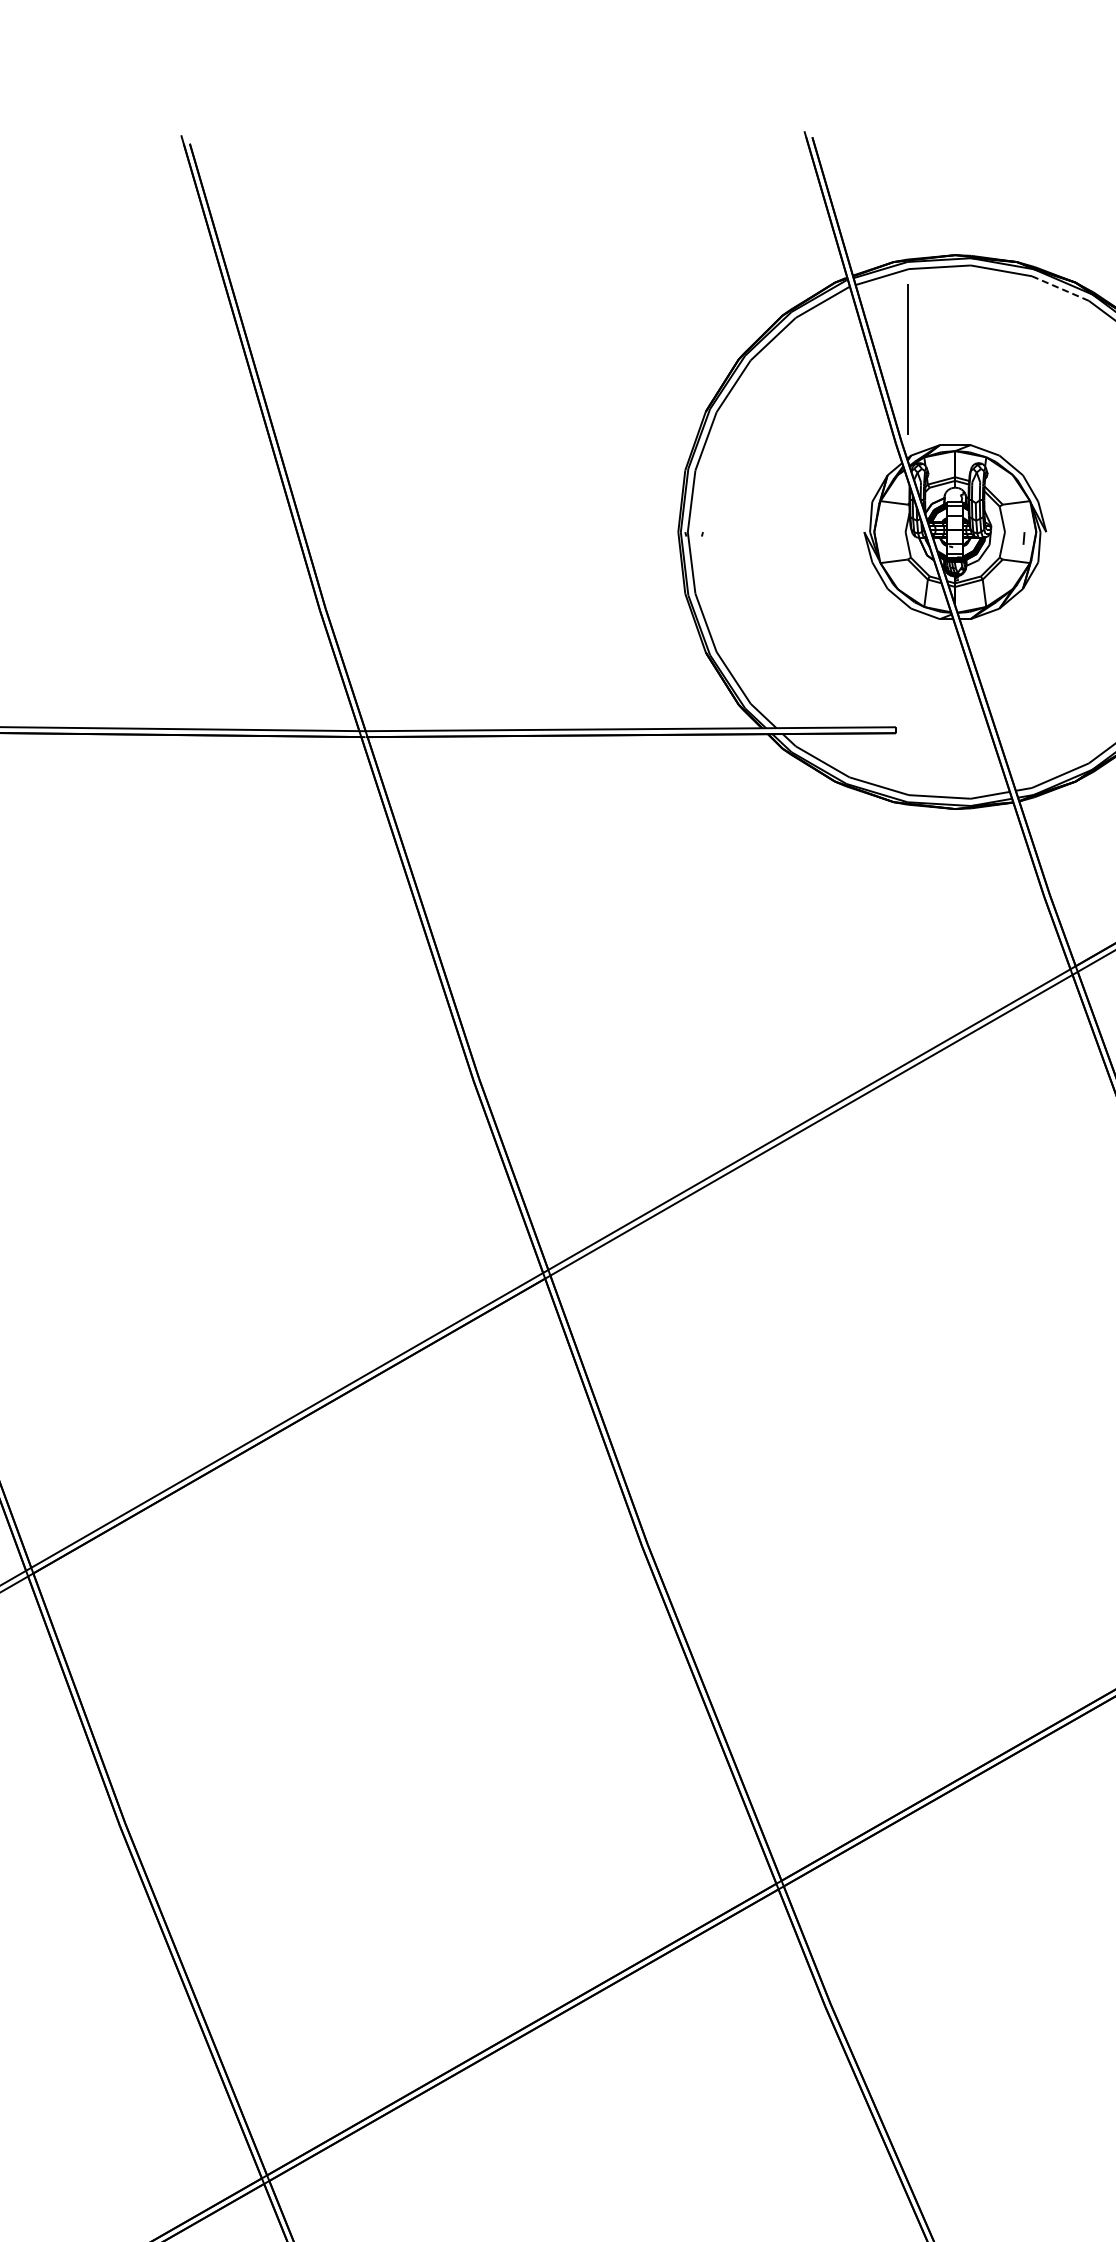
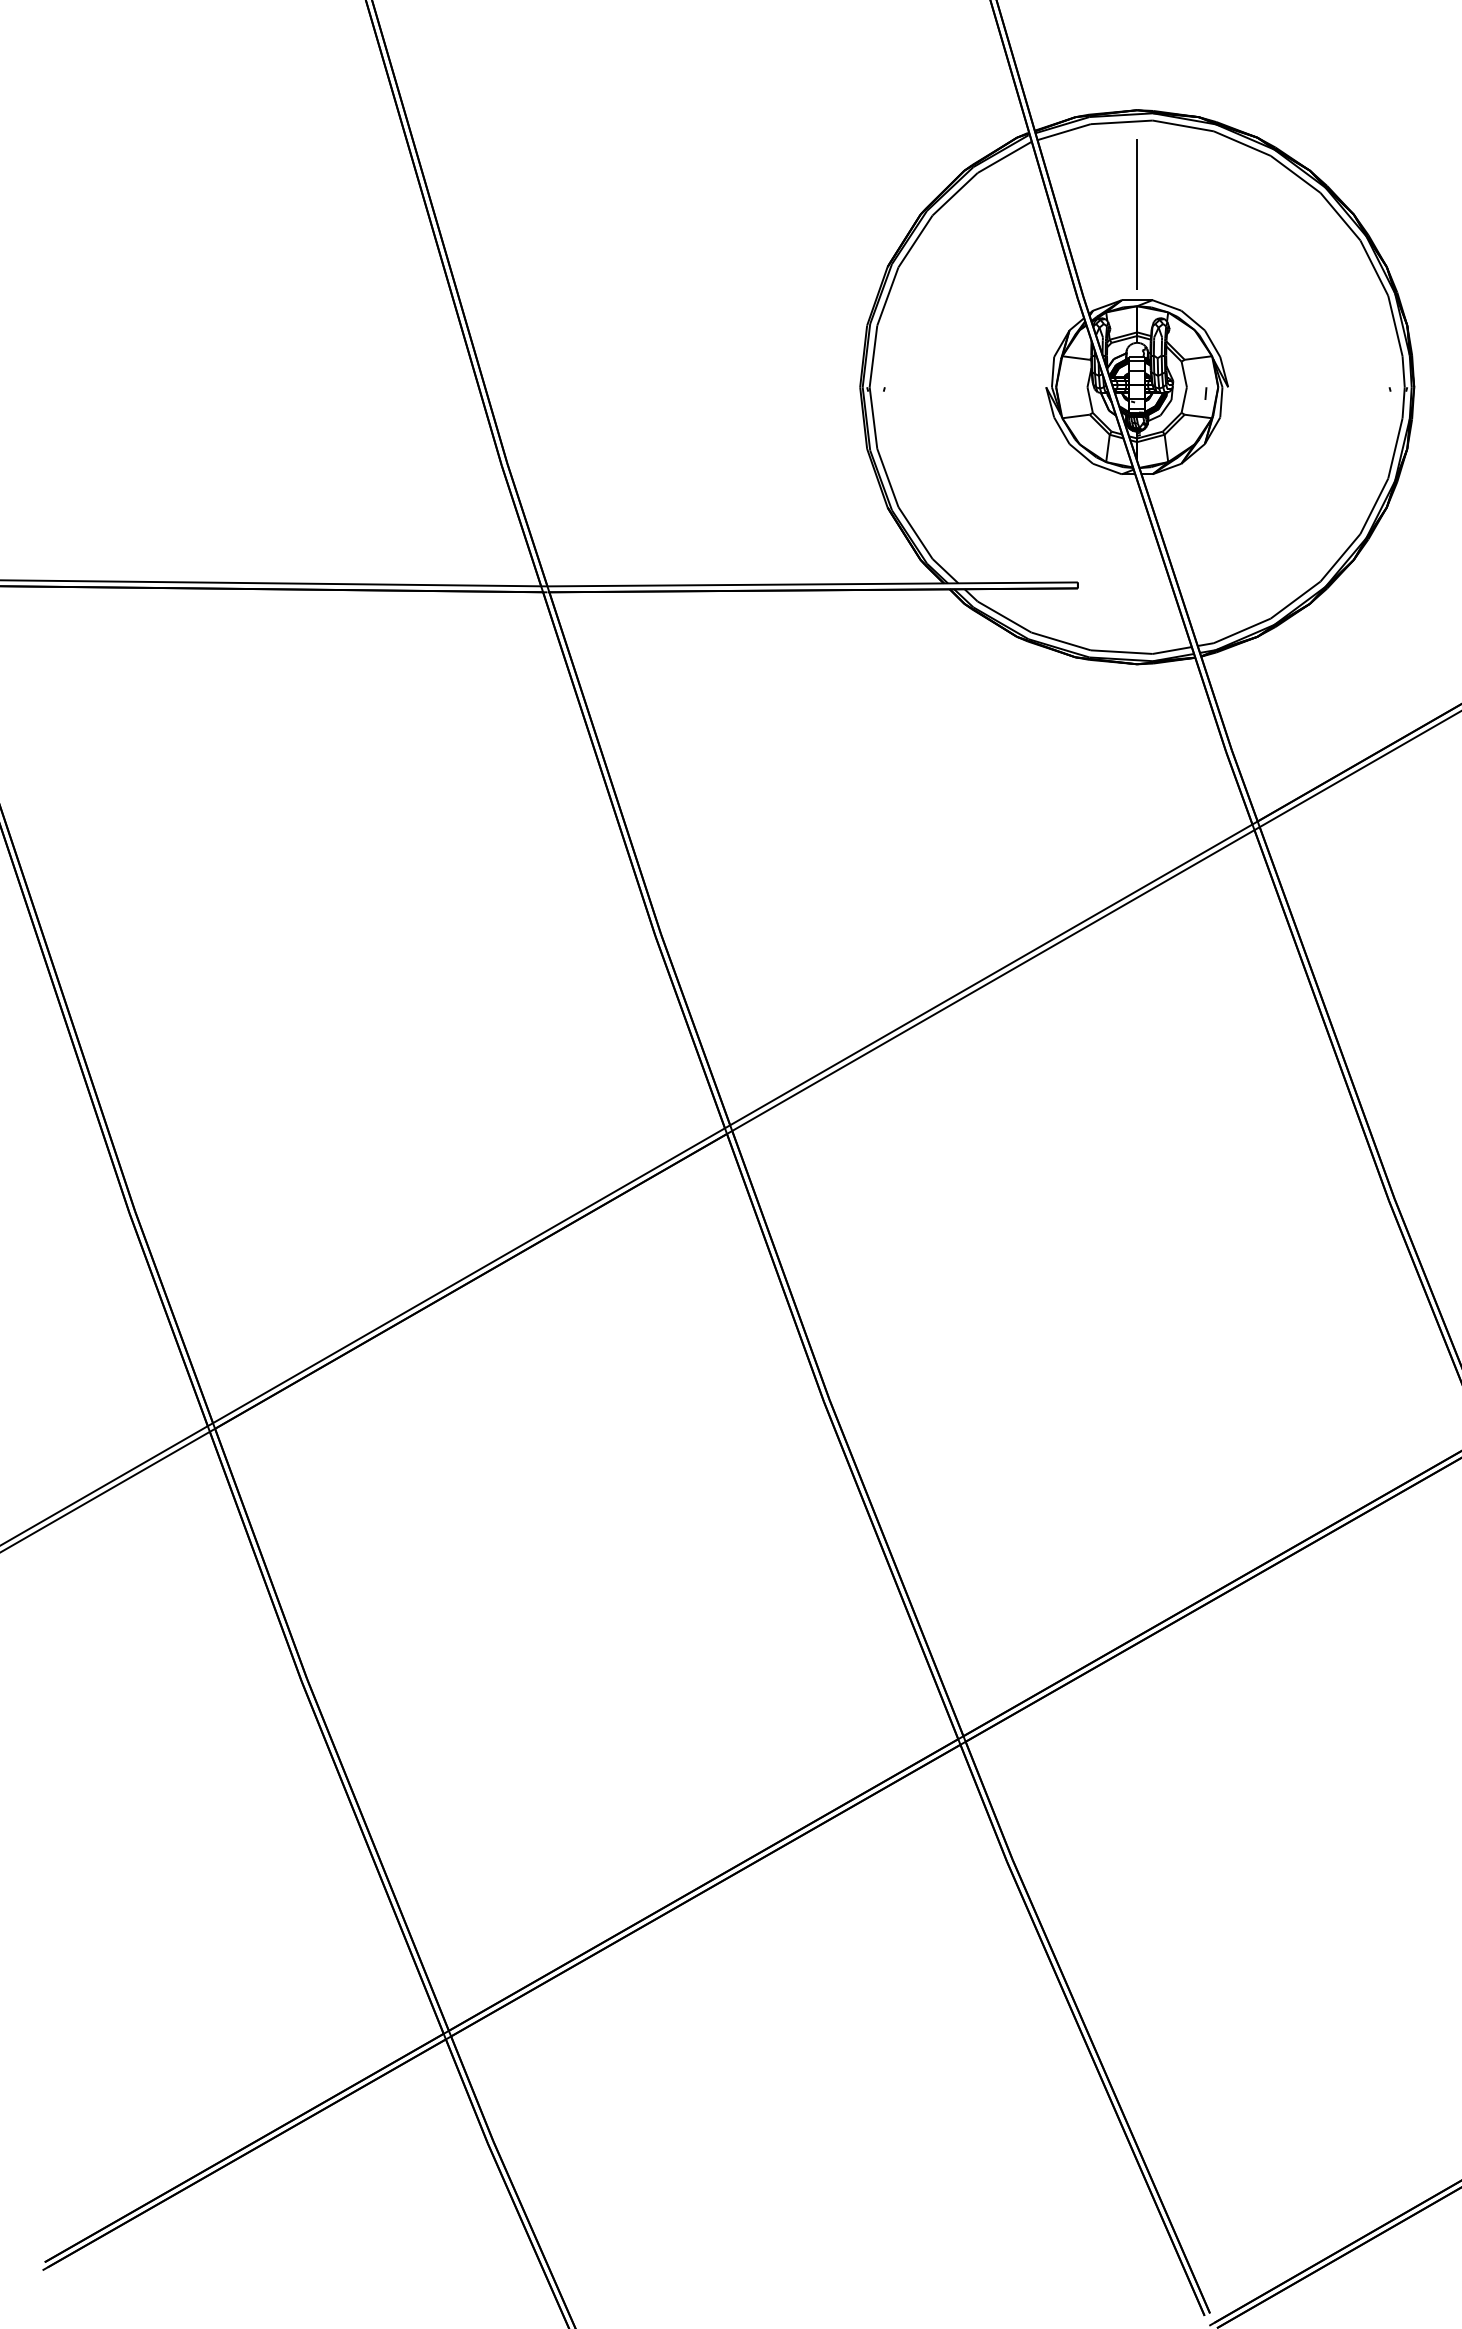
line: (1059, 288) -> (1241, 143), dashed -> solid
line: (907, 359) -> (1136, 214), moved

